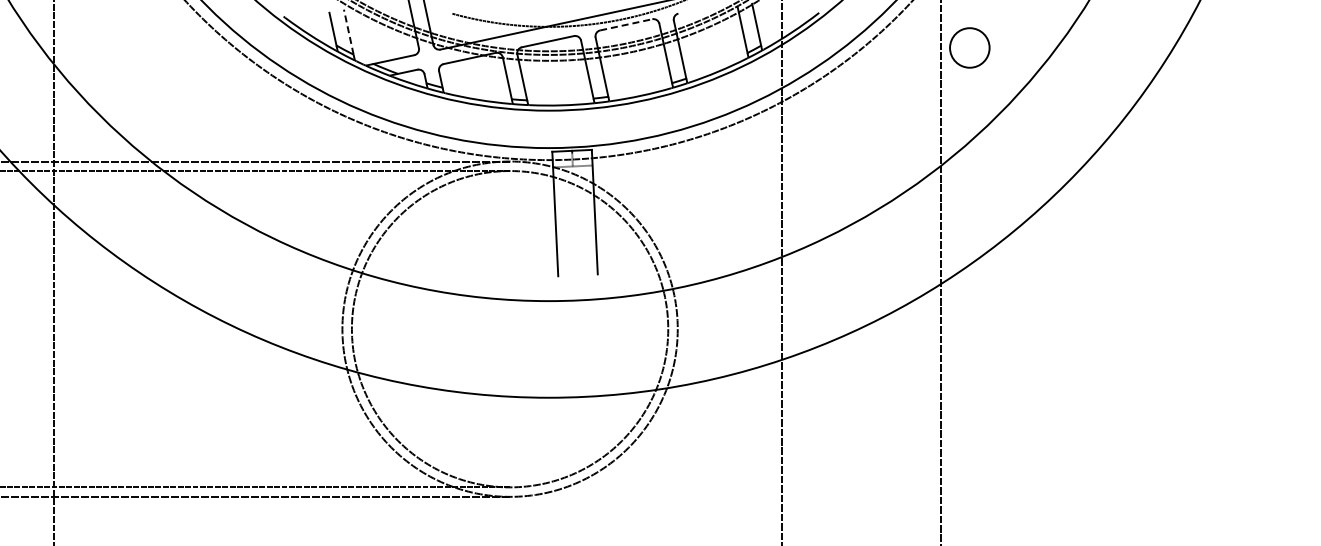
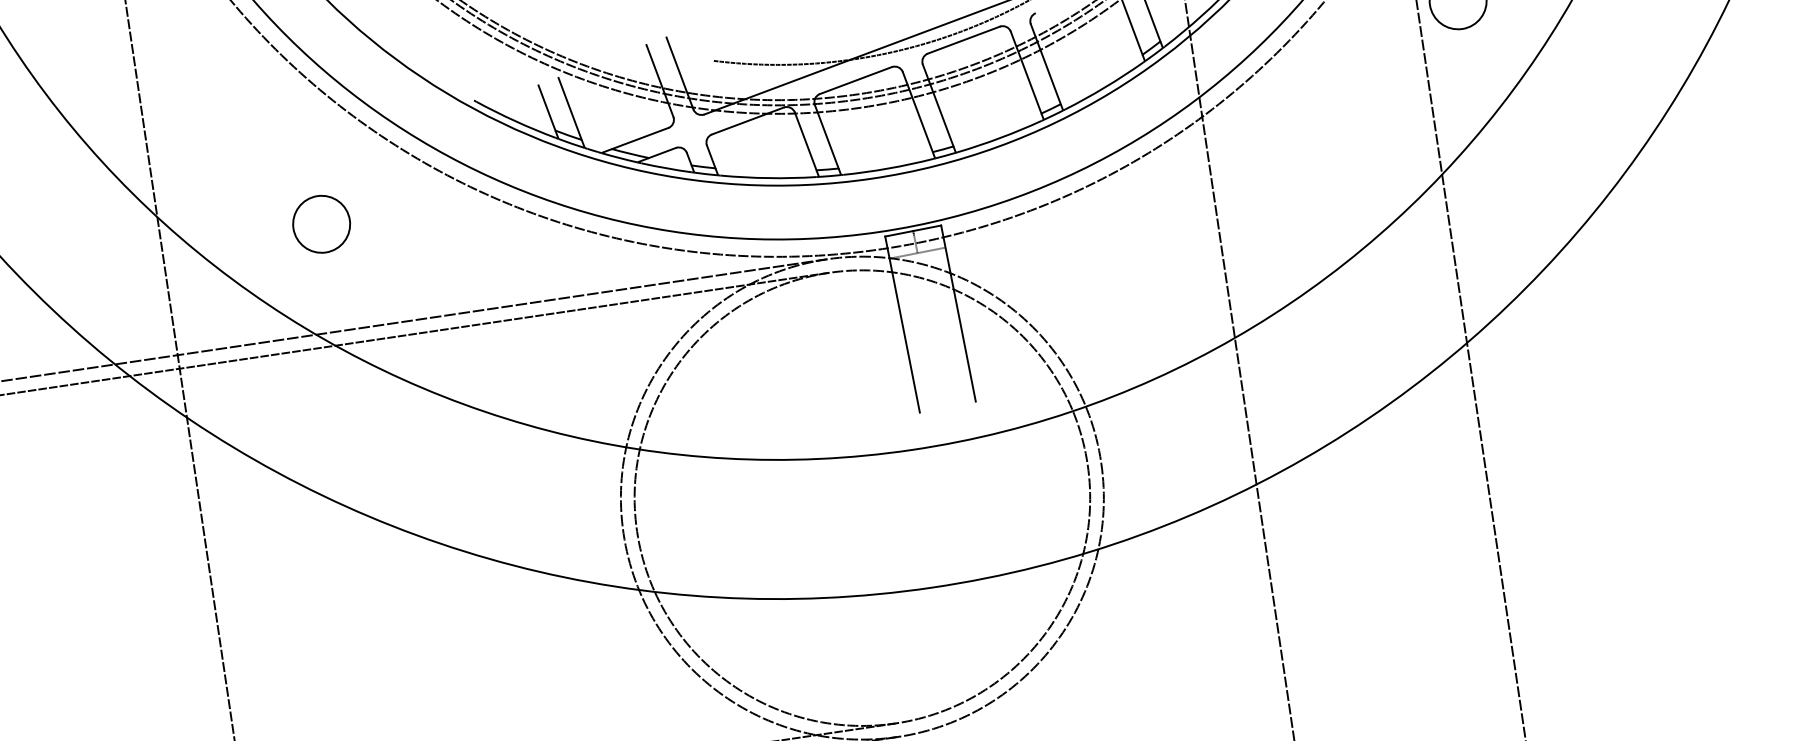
line: (626, 24) -> (964, 39), dashed -> solid
line: (348, 32) -> (569, 109), dashed -> solid
circle: (166, 85) -> (321, 223), added

